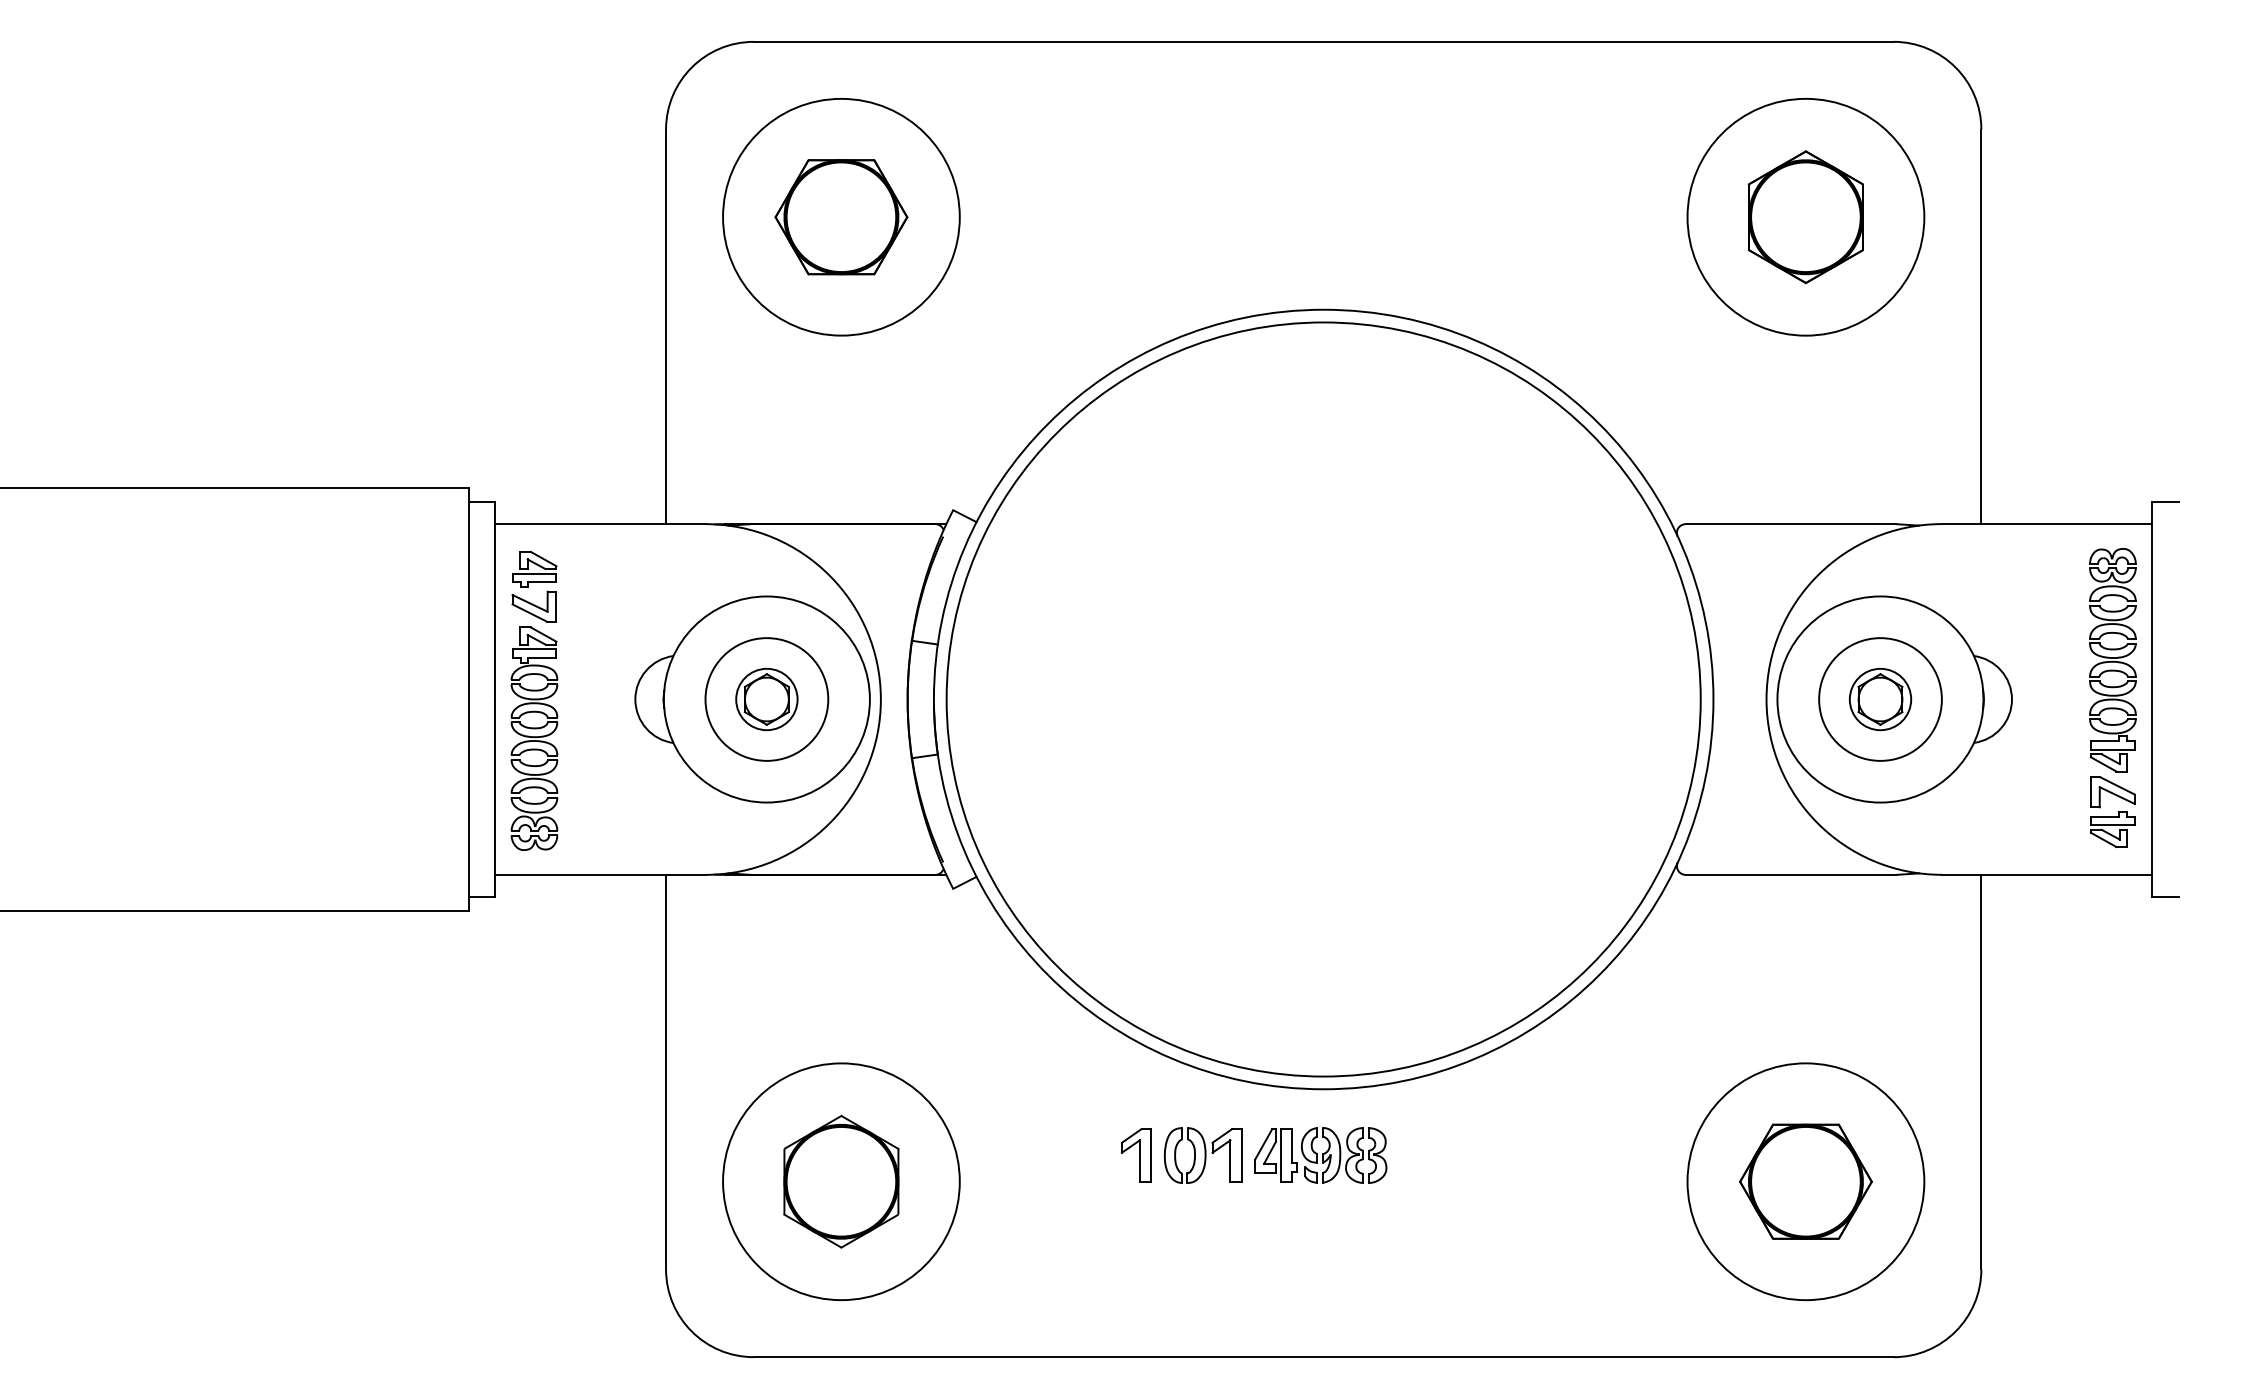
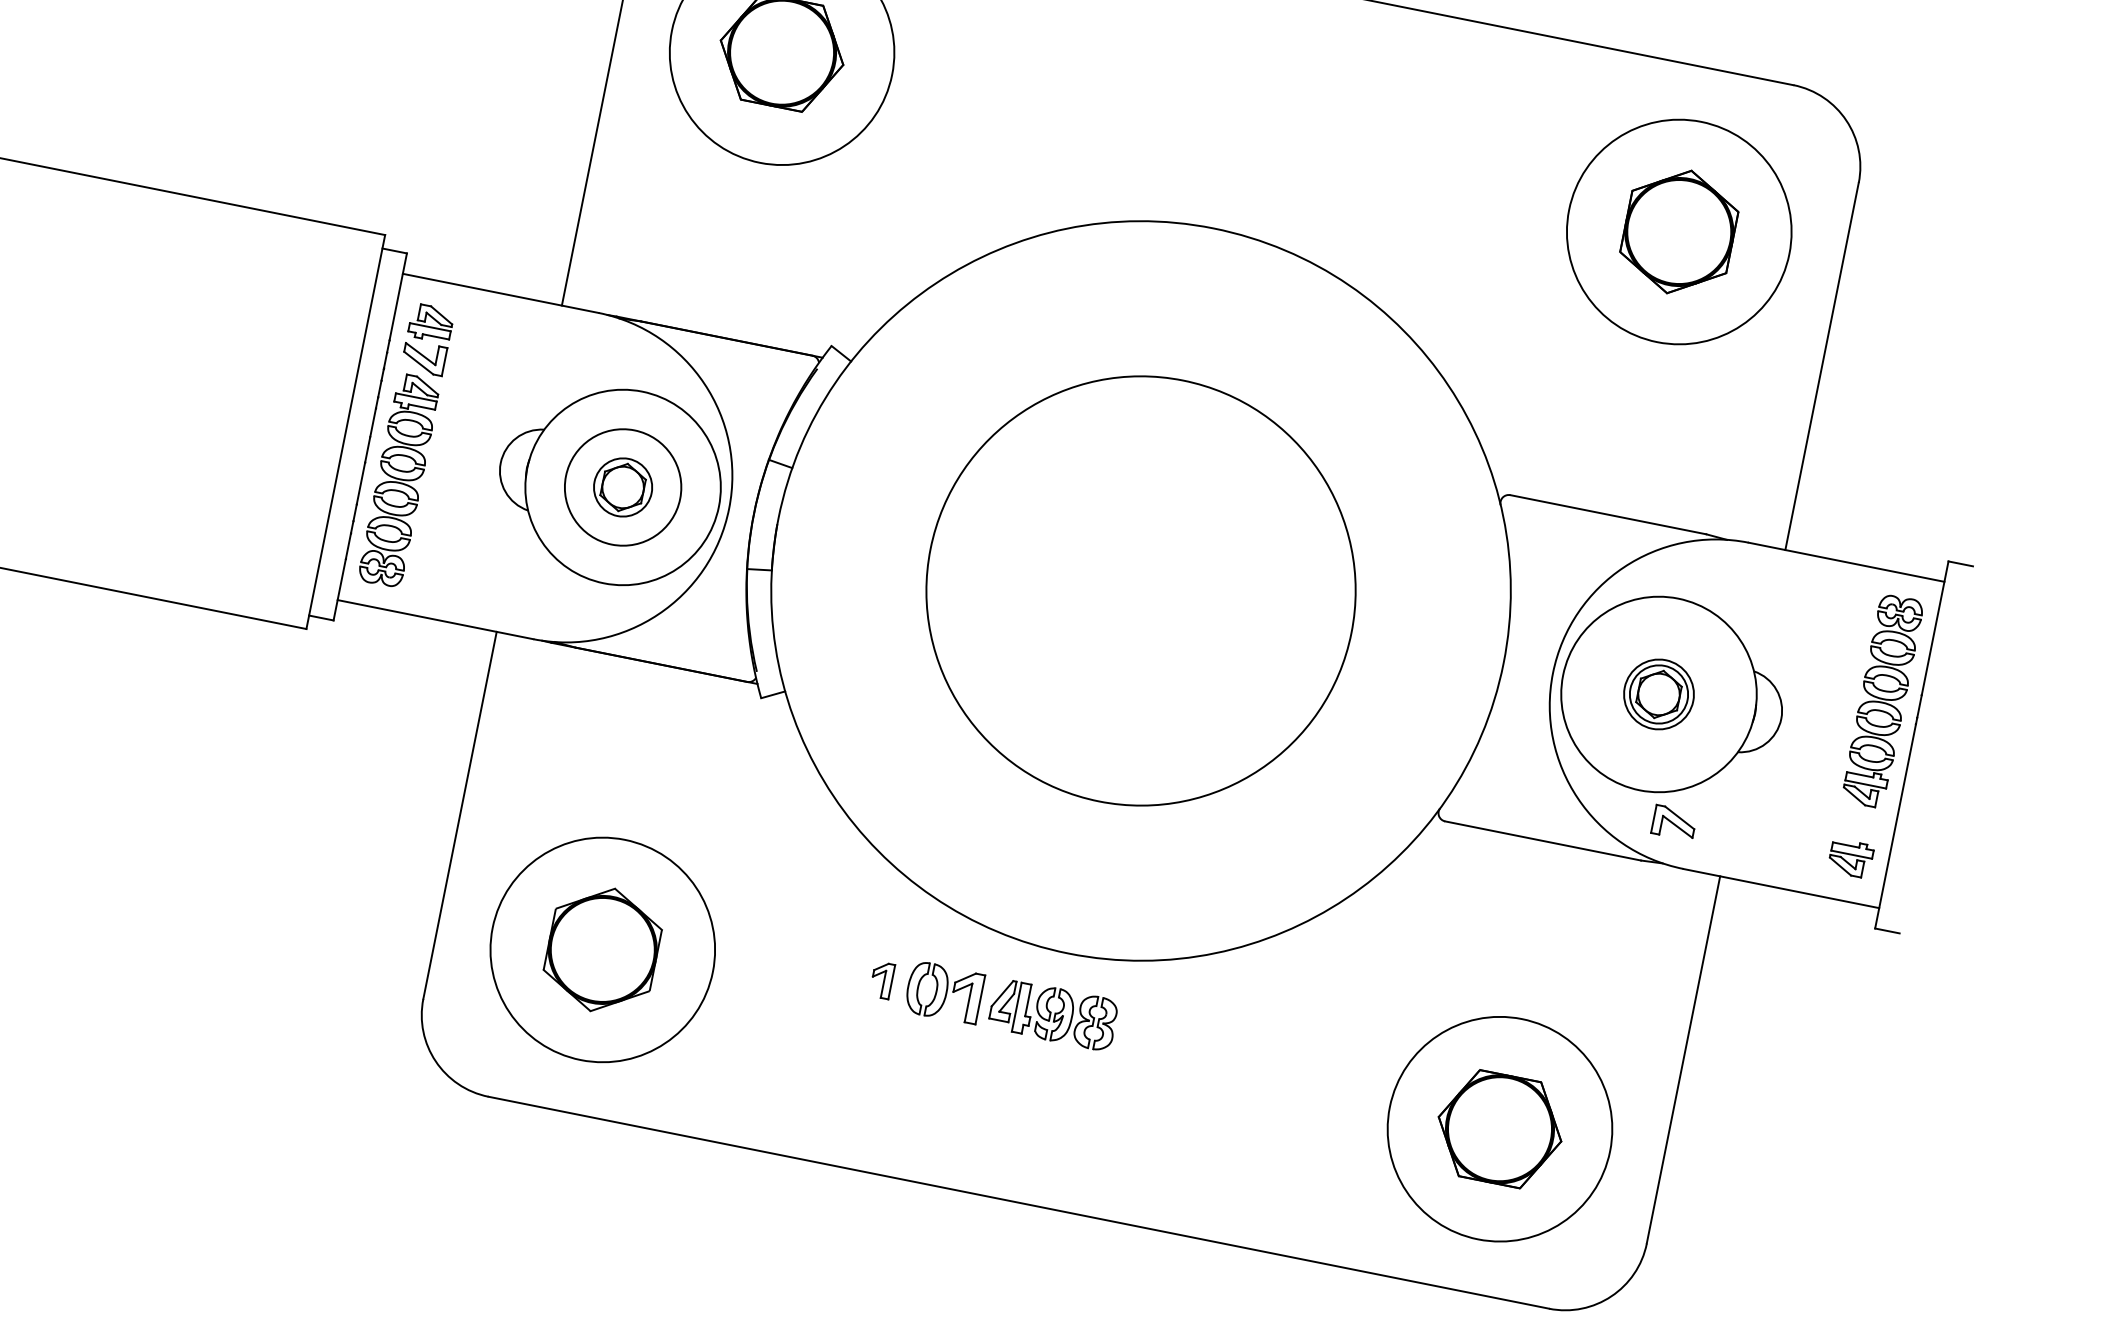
circle: (1323, 699) -> (1140, 590), size x0.6
circle: (1880, 699) -> (1659, 694), size x0.6
part: (2112, 792) -> (1673, 823), moved
part: (1135, 1155) -> (881, 980), size x0.7

